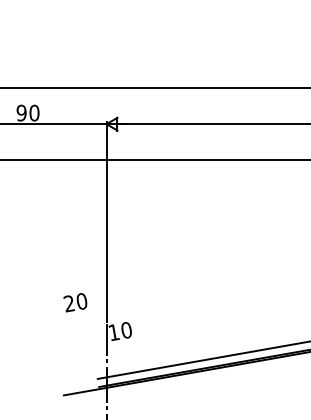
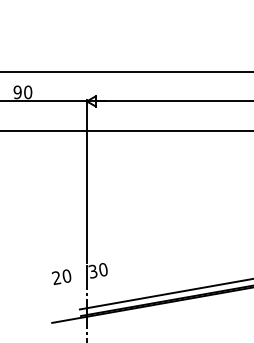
text: (75, 303) -> (61, 277), moved
text: (113, 332) -> (92, 271), 10 -> 30

